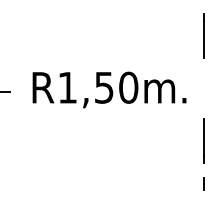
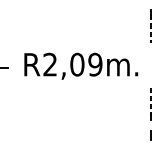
line: (204, 39) -> (151, 28), solid -> dashed
text: (98, 87) -> (73, 64), R1,50m. -> R2,09m.
line: (204, 137) -> (151, 101), solid -> dashed

